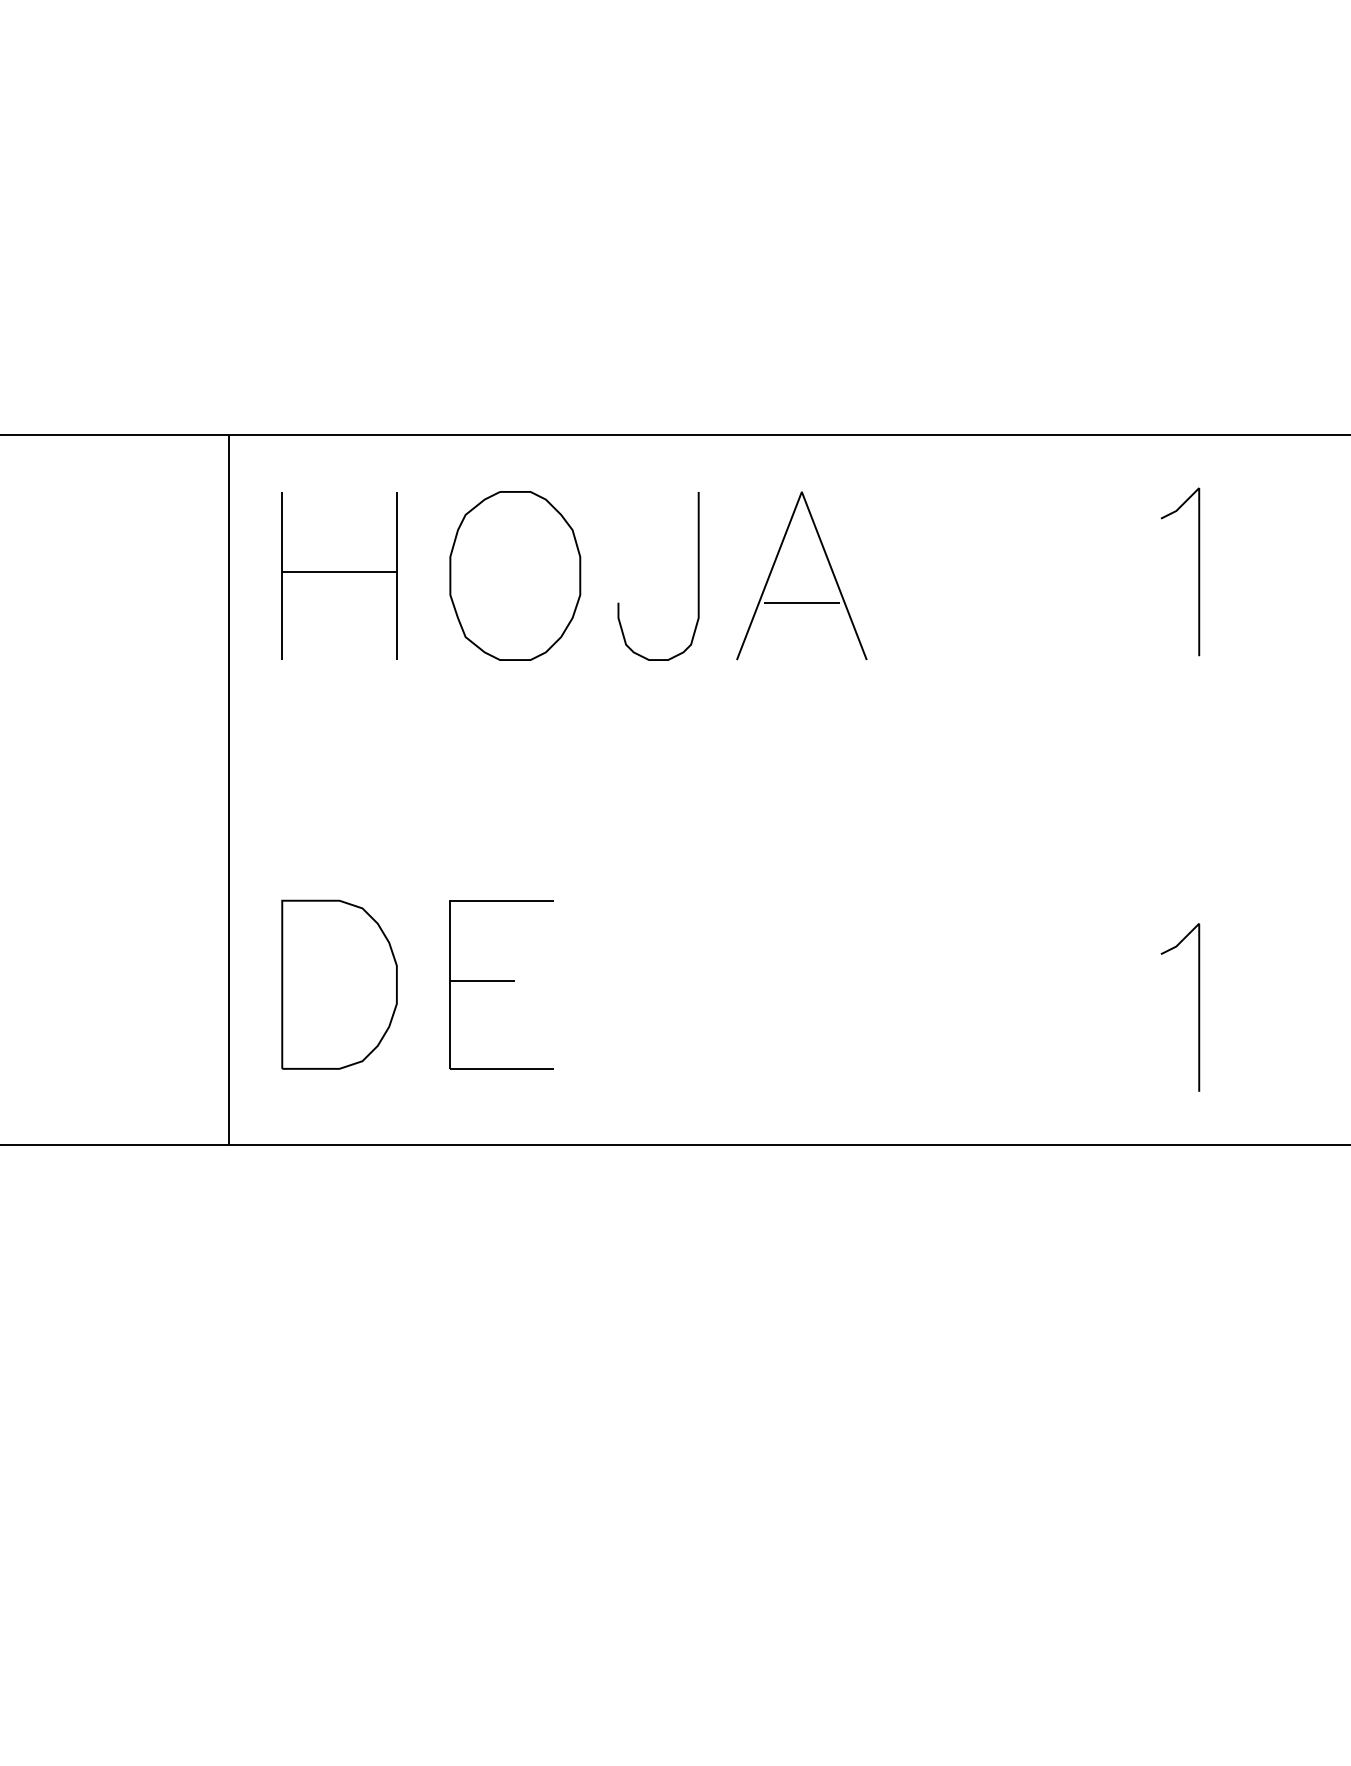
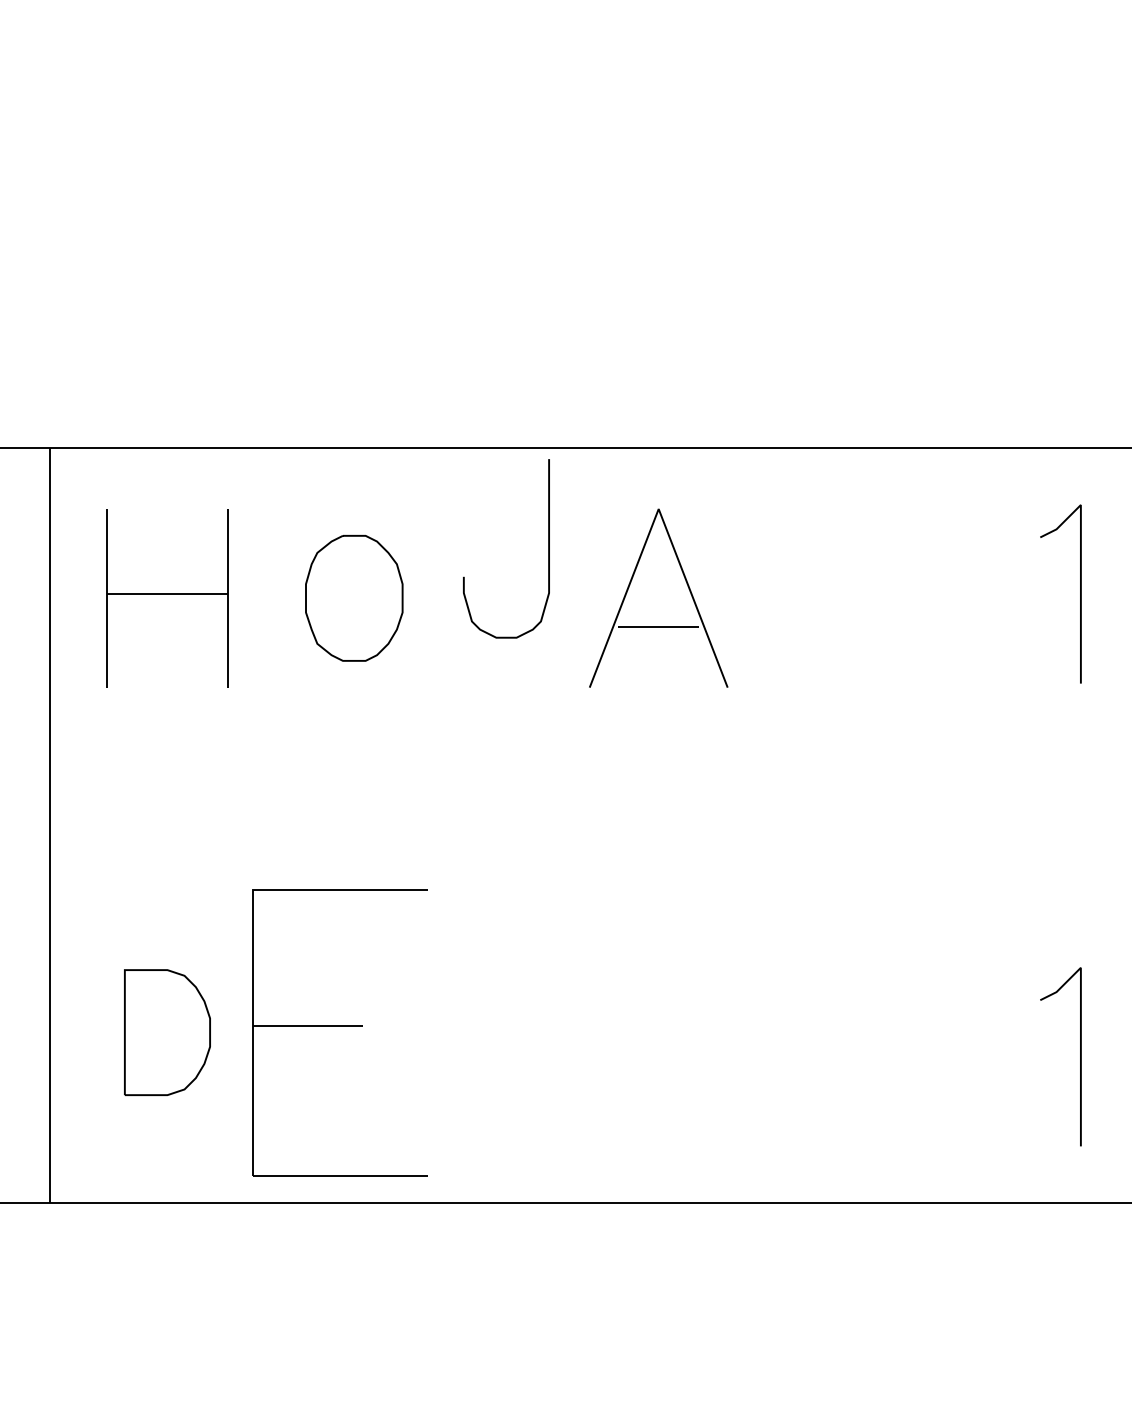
part: (515, 575) -> (354, 597), size x0.7
curve: (697, 576) -> (547, 548), moved
part: (339, 984) -> (167, 1032), size x0.7
part: (501, 984) -> (339, 1032), size x1.6

